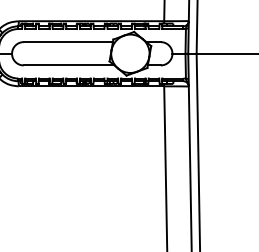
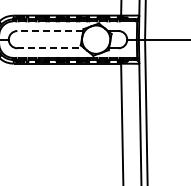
line: (68, 42) -> (50, 31), solid -> dashed
line: (69, 65) -> (51, 48), solid -> dashed

